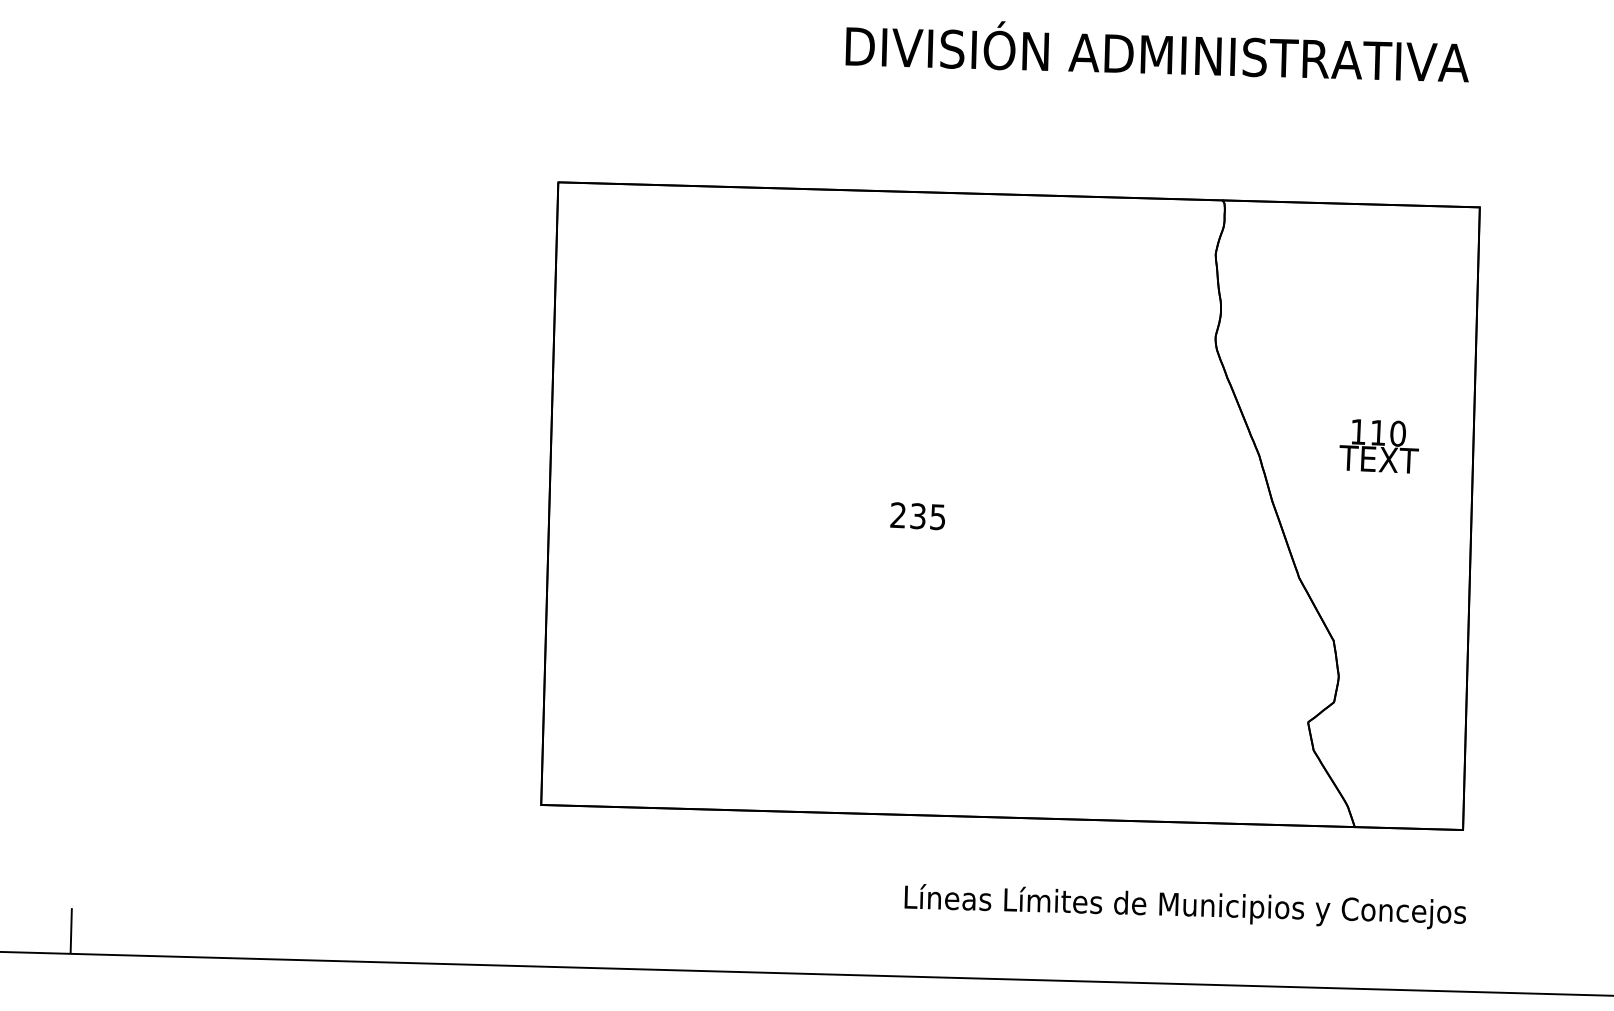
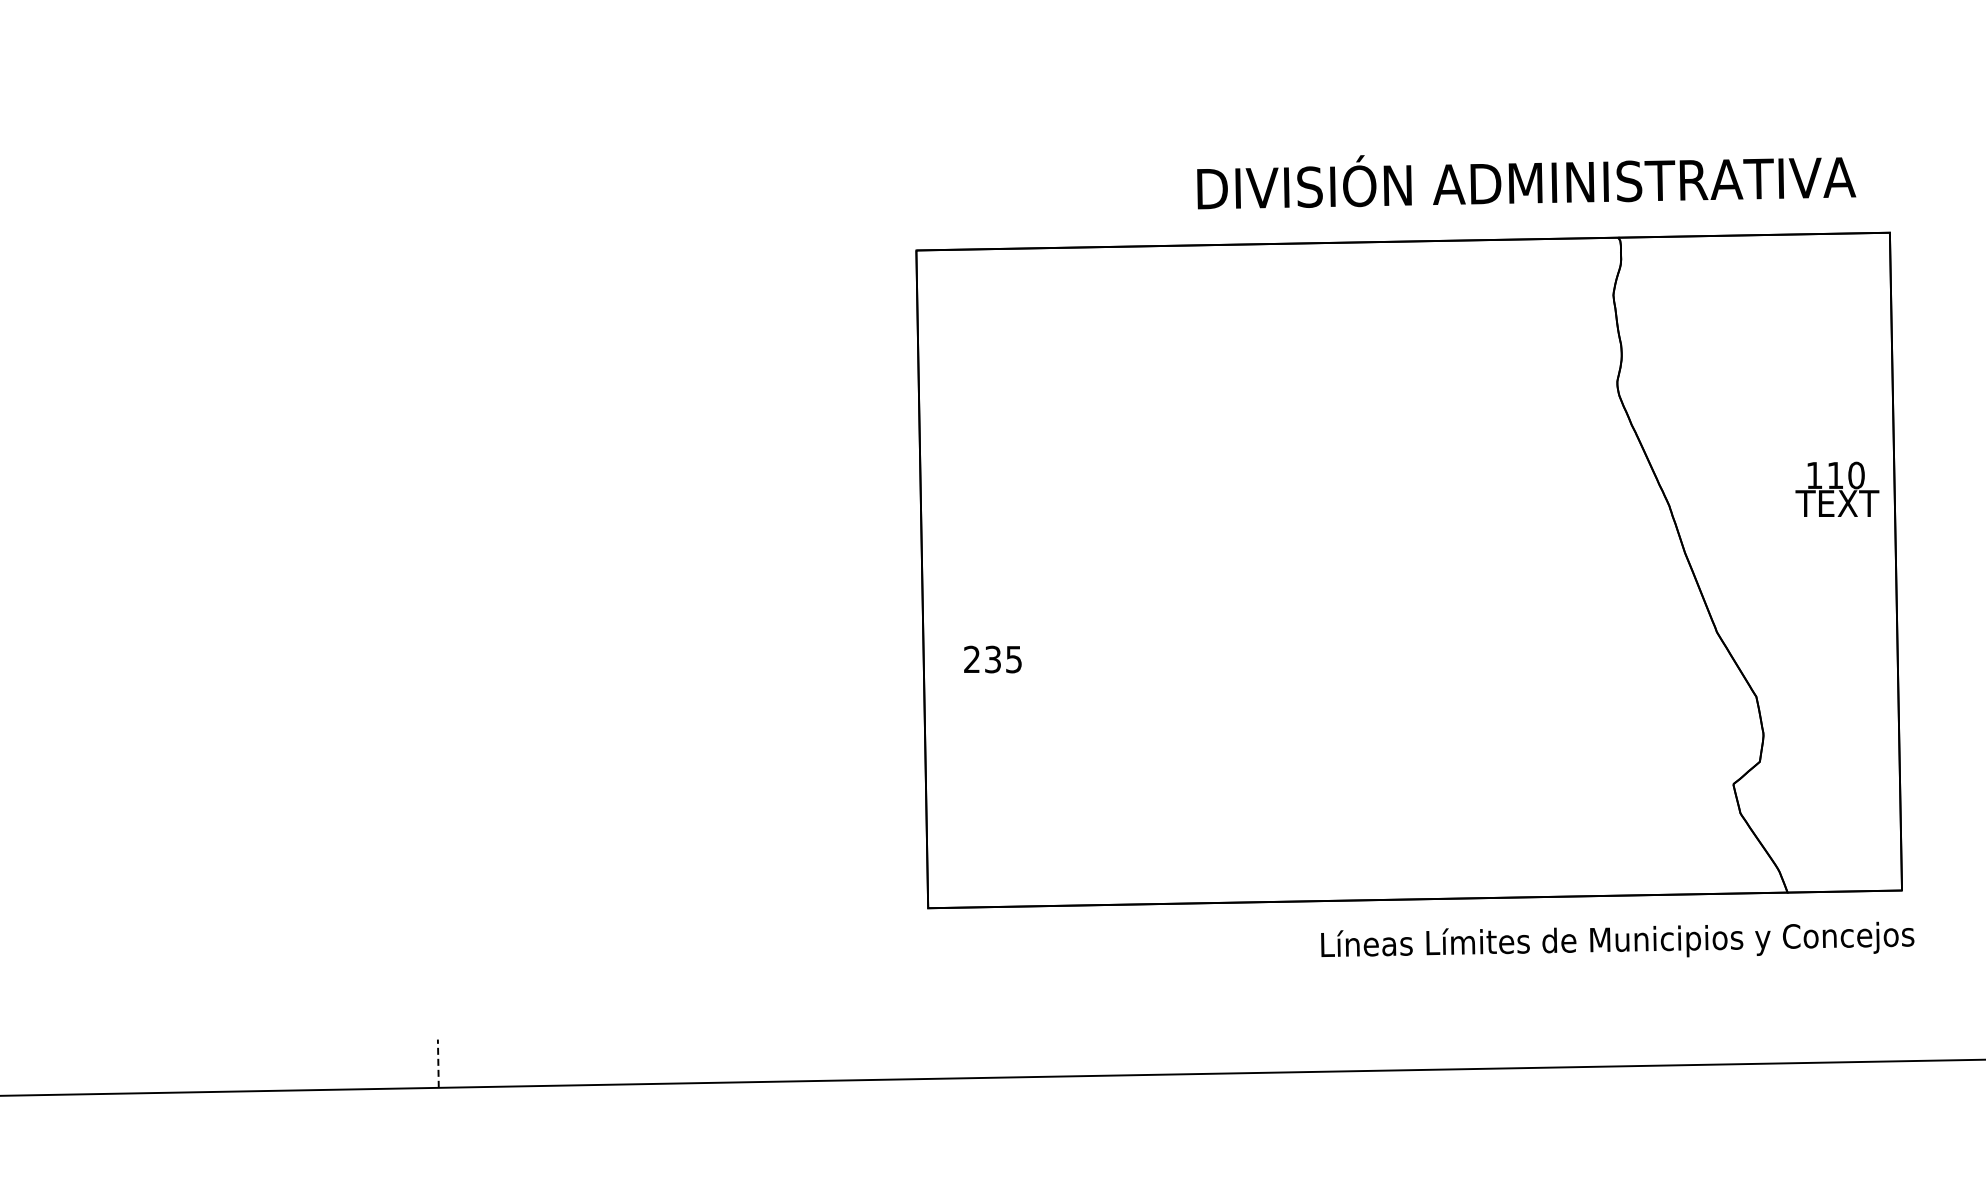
text: (1157, 54) -> (1526, 182), moved
text: (1379, 445) -> (1837, 488), moved
text: (917, 516) -> (992, 659), moved
text: (1185, 904) -> (1617, 939), moved
line: (71, 930) -> (438, 1063), solid -> dashed

